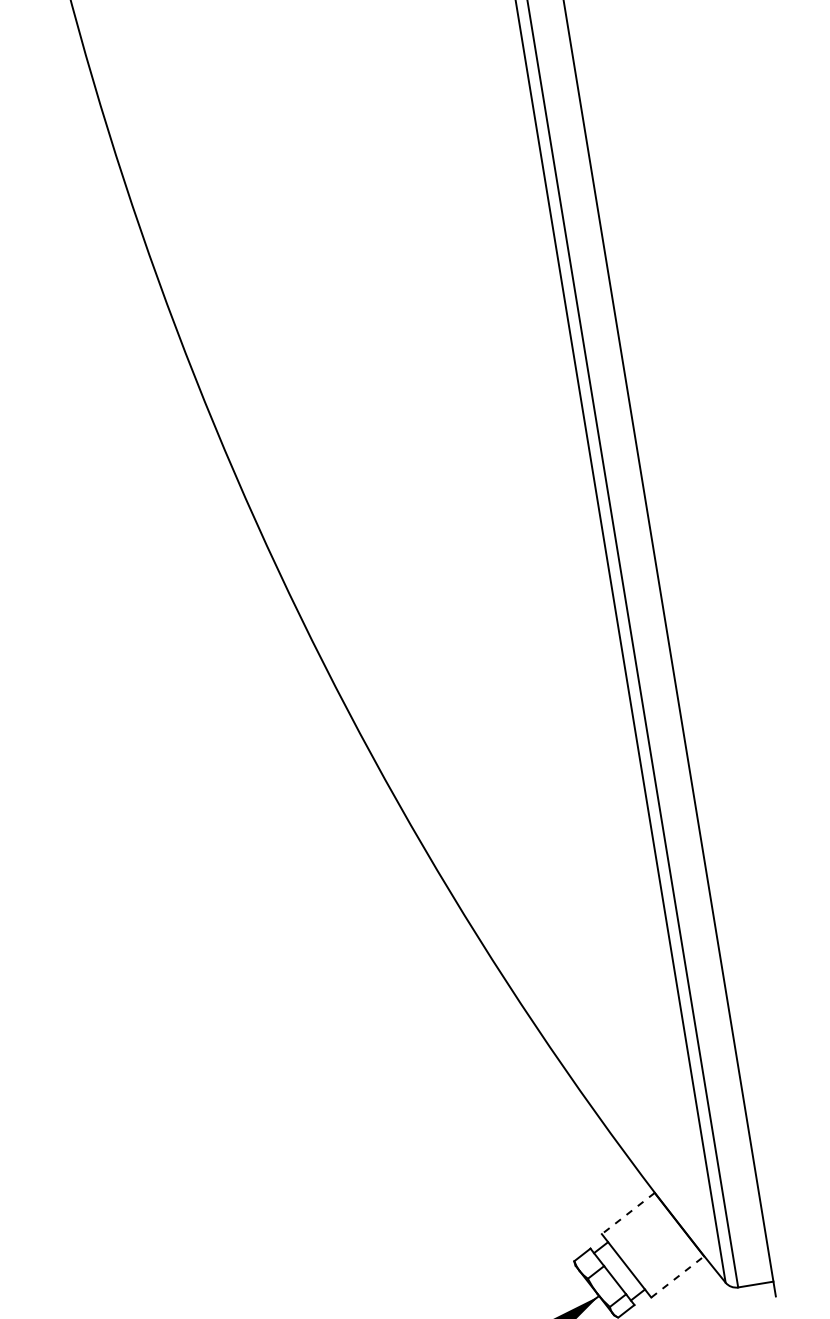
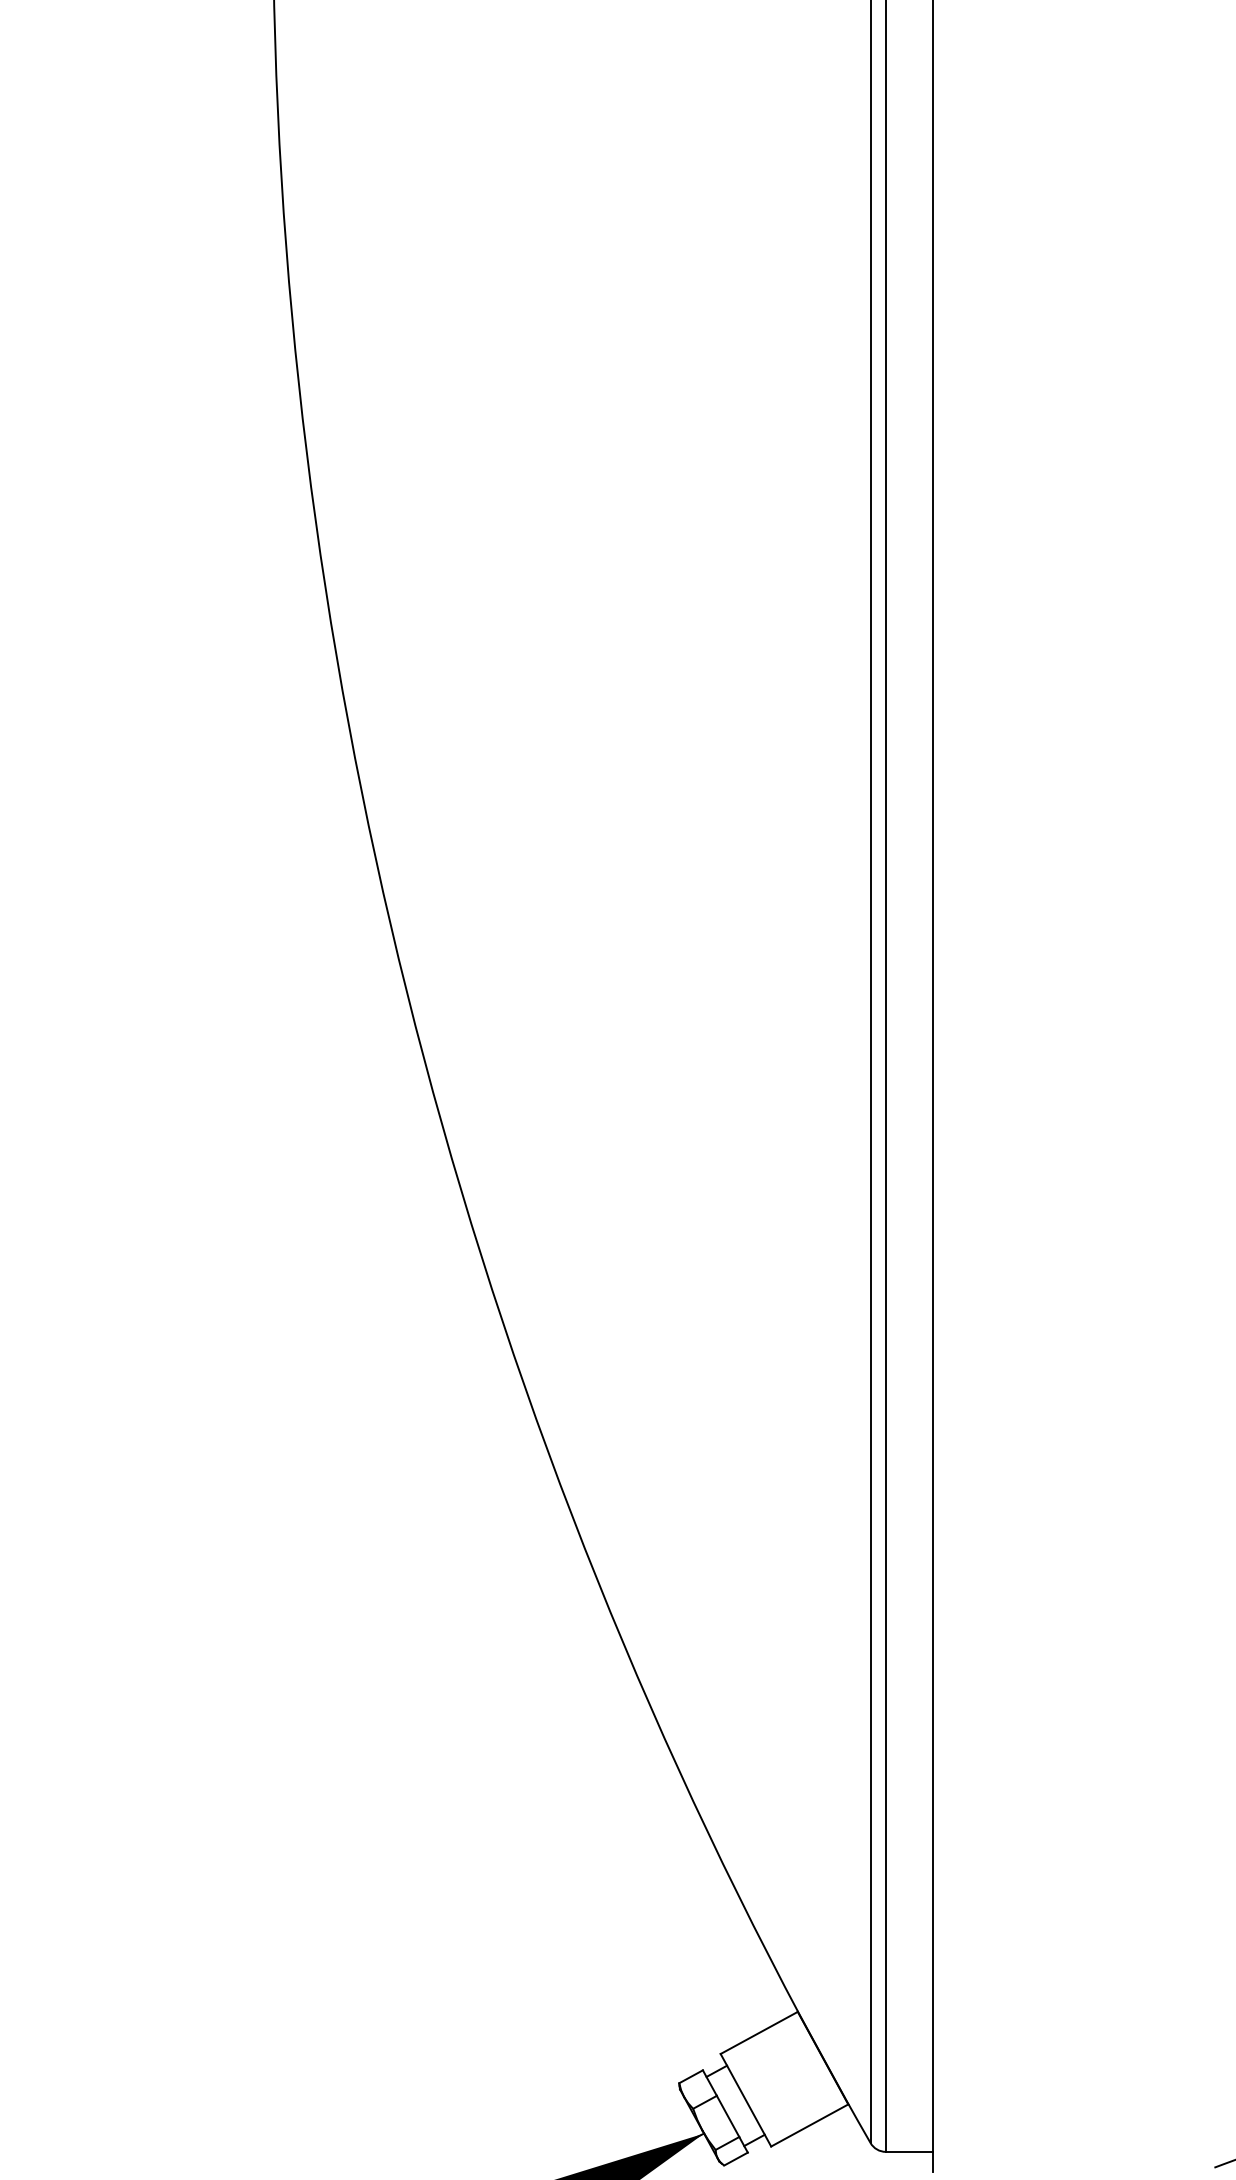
line: (628, 1213) -> (759, 2032), dashed -> solid
line: (677, 1277) -> (809, 2125), dashed -> solid

